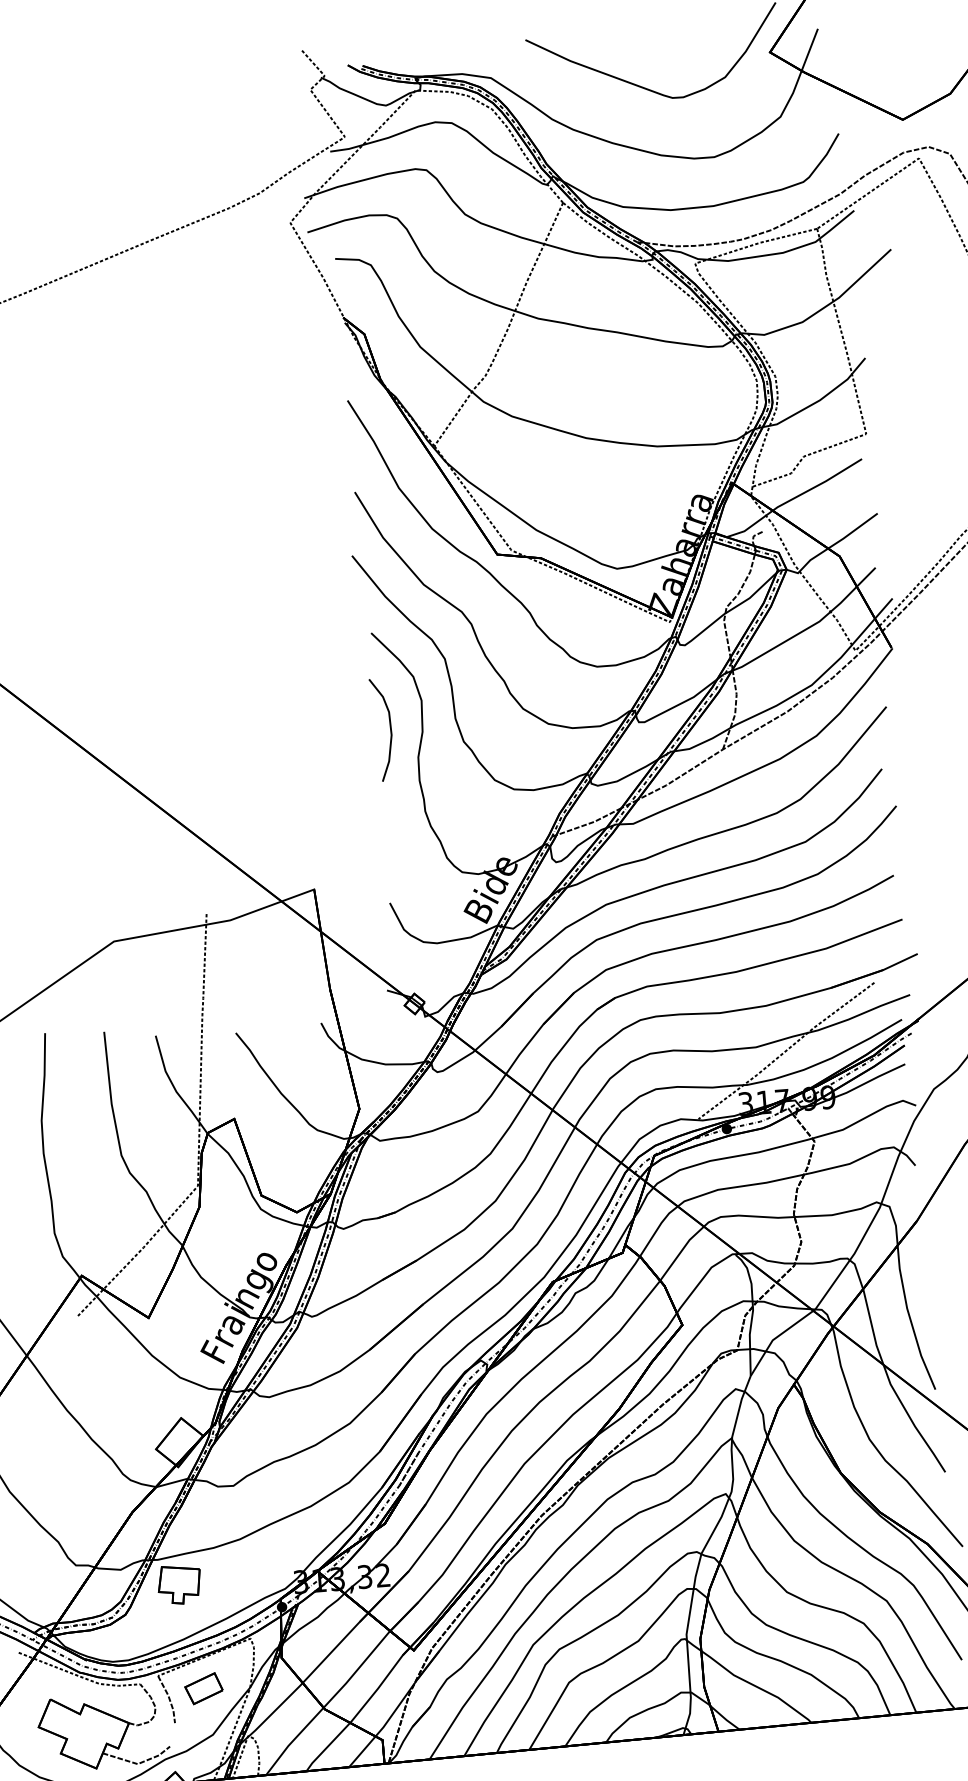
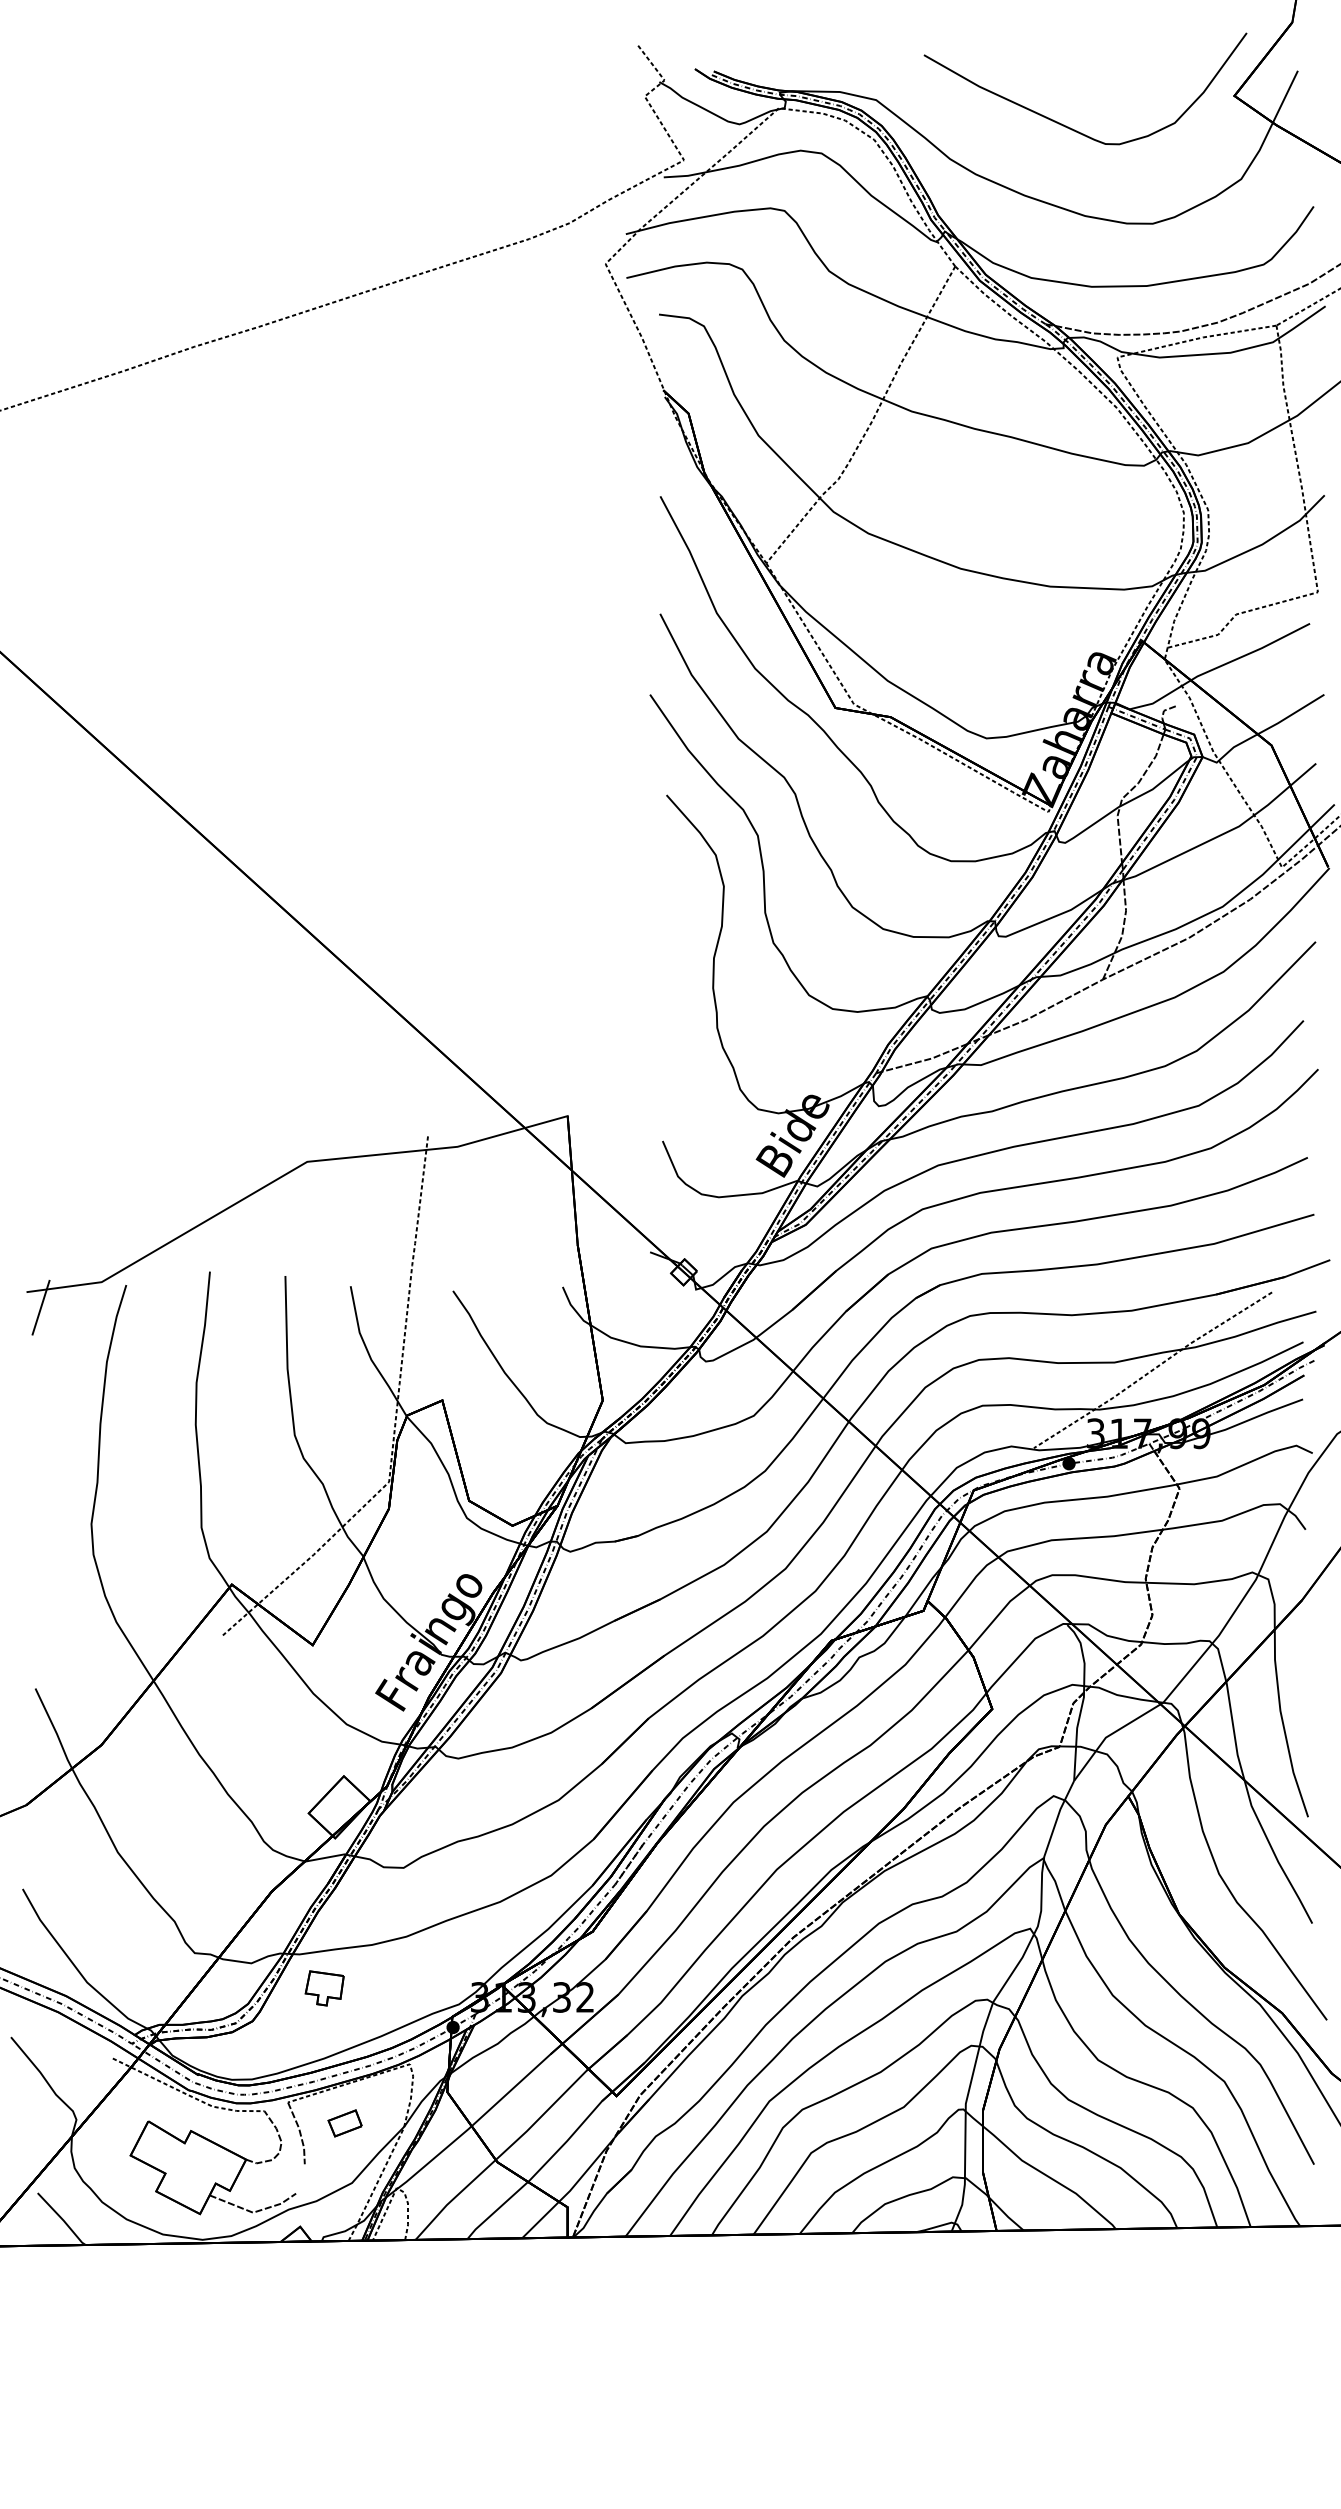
curve: (390, 729) -> (681, 919), removed
part: (179, 1584) -> (324, 1988), size x0.7
part: (203, 1688) -> (344, 2123), size x0.7

